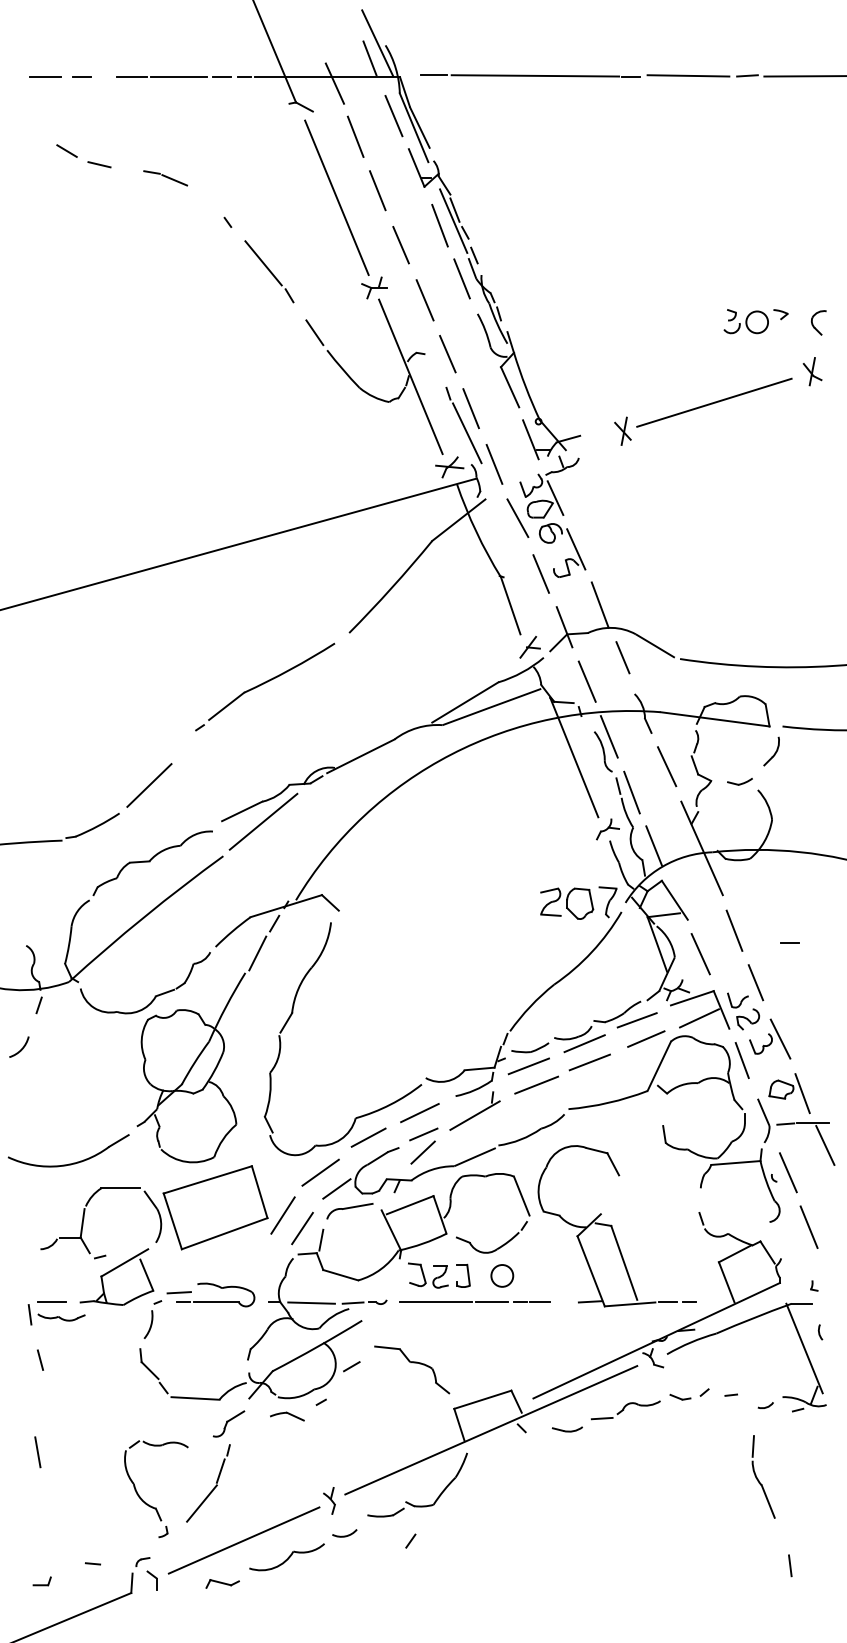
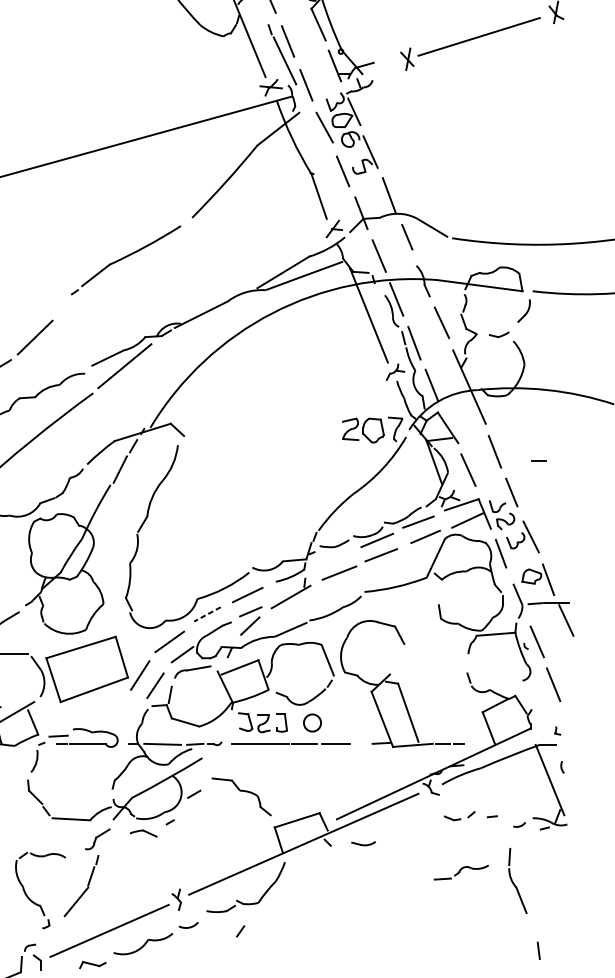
line: (528, 1066) -> (333, 558), removed
line: (368, 1137) -> (207, 614), solid -> dashed
part: (625, 1410) -> (461, 872), moved

